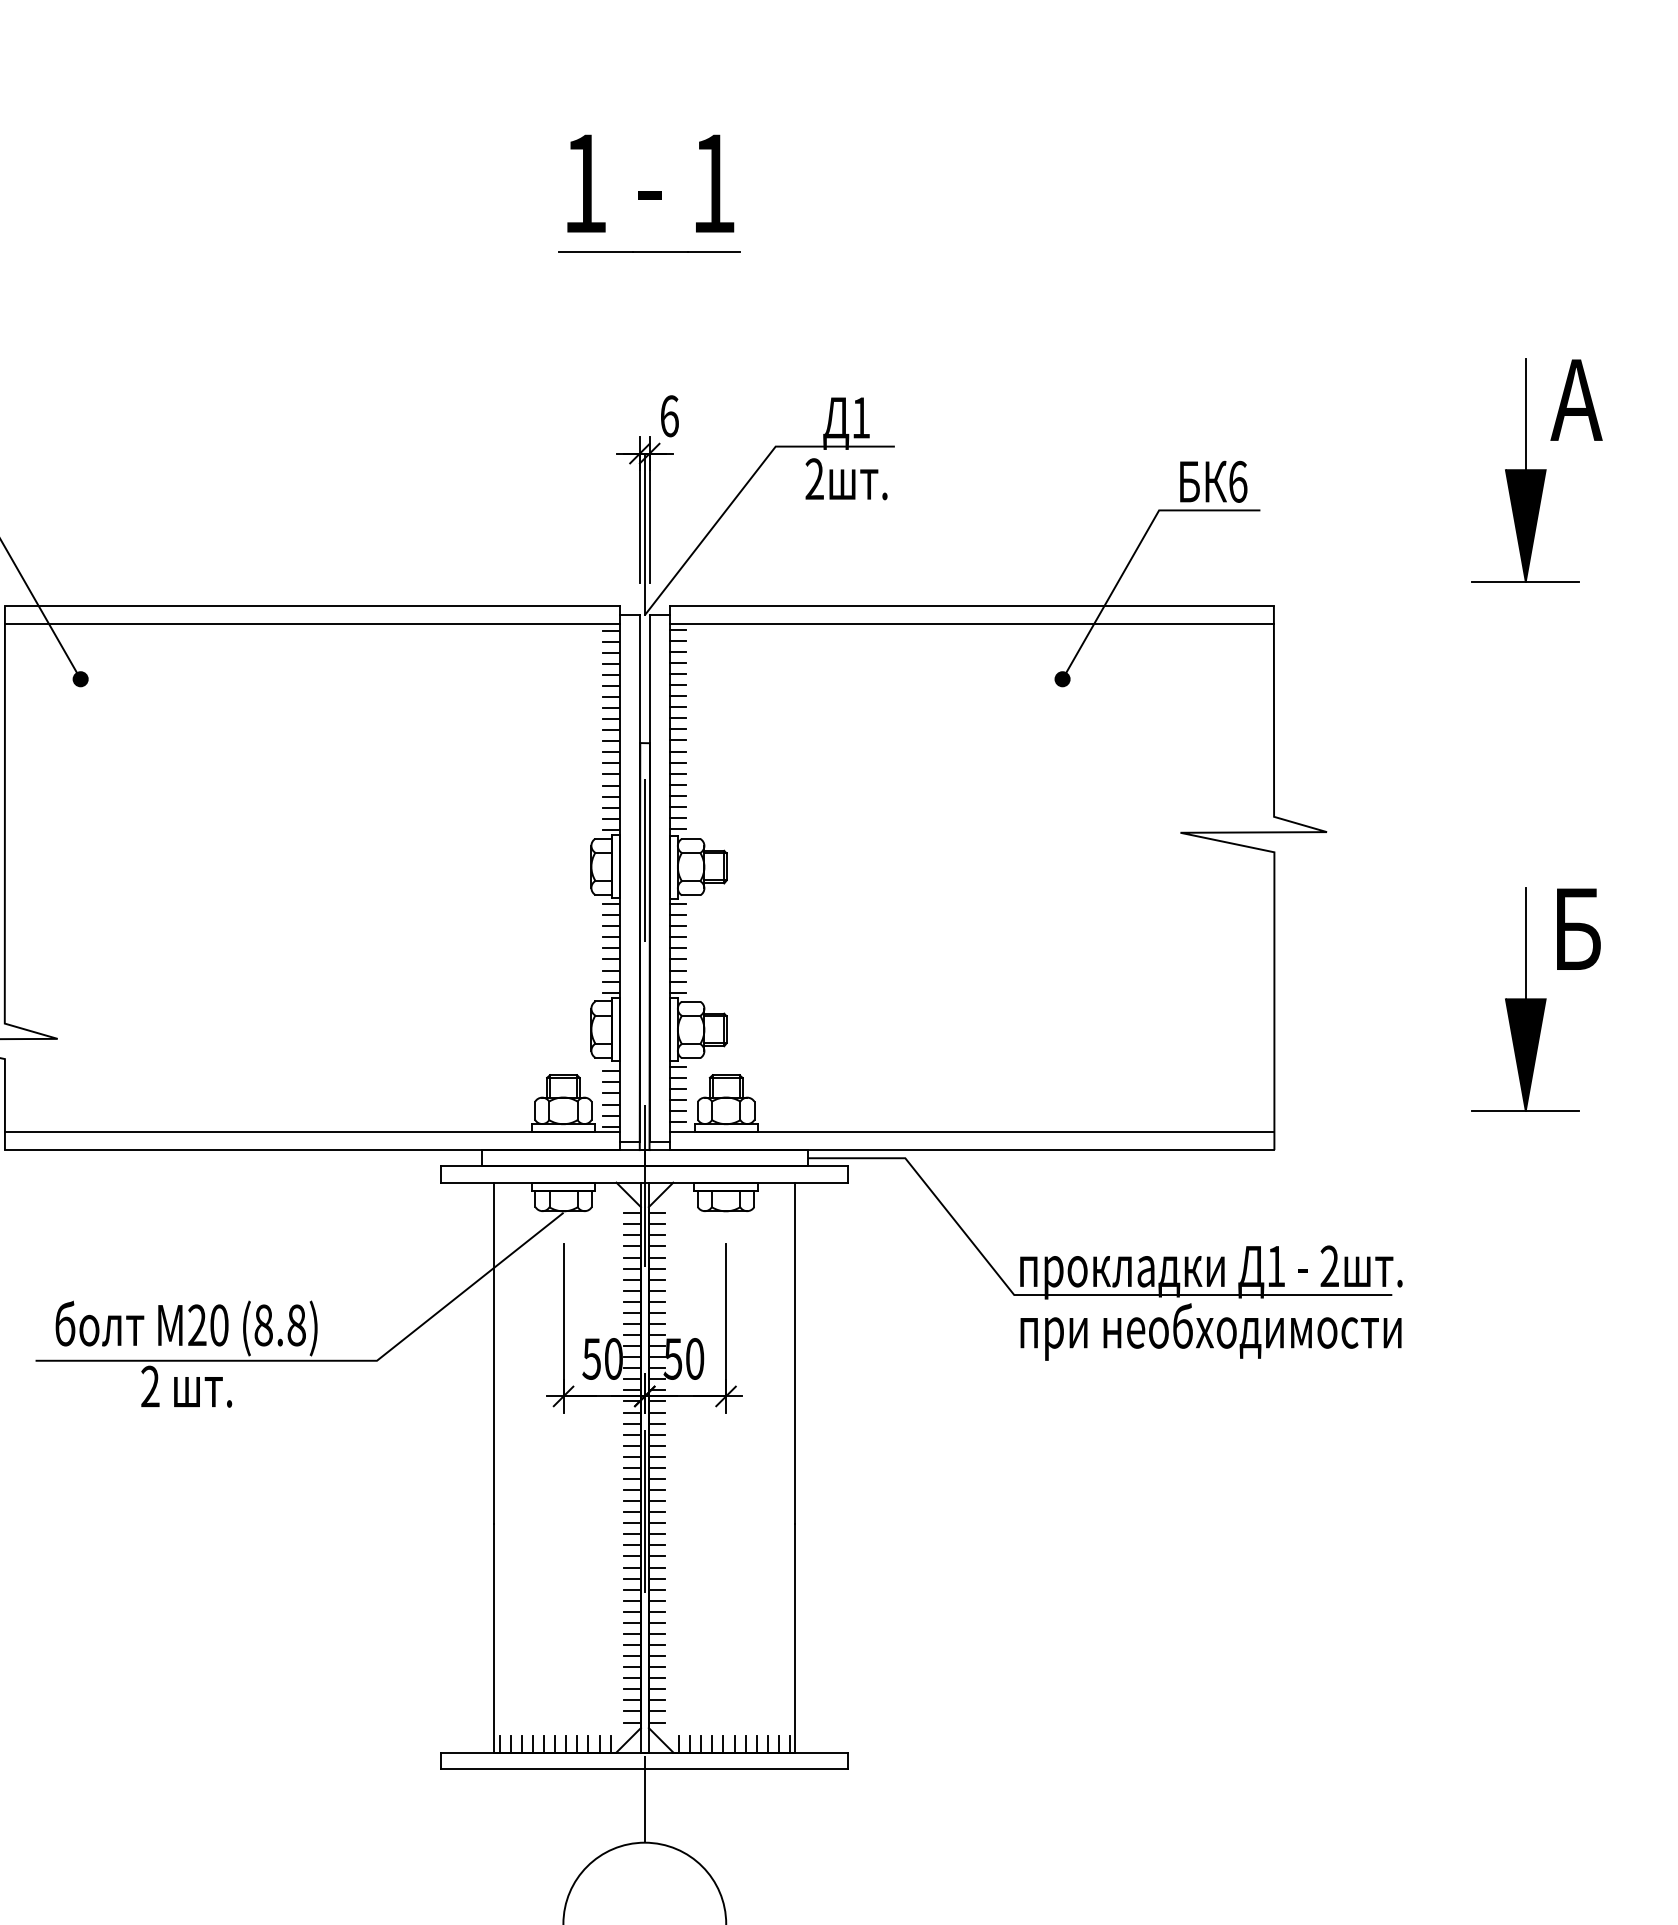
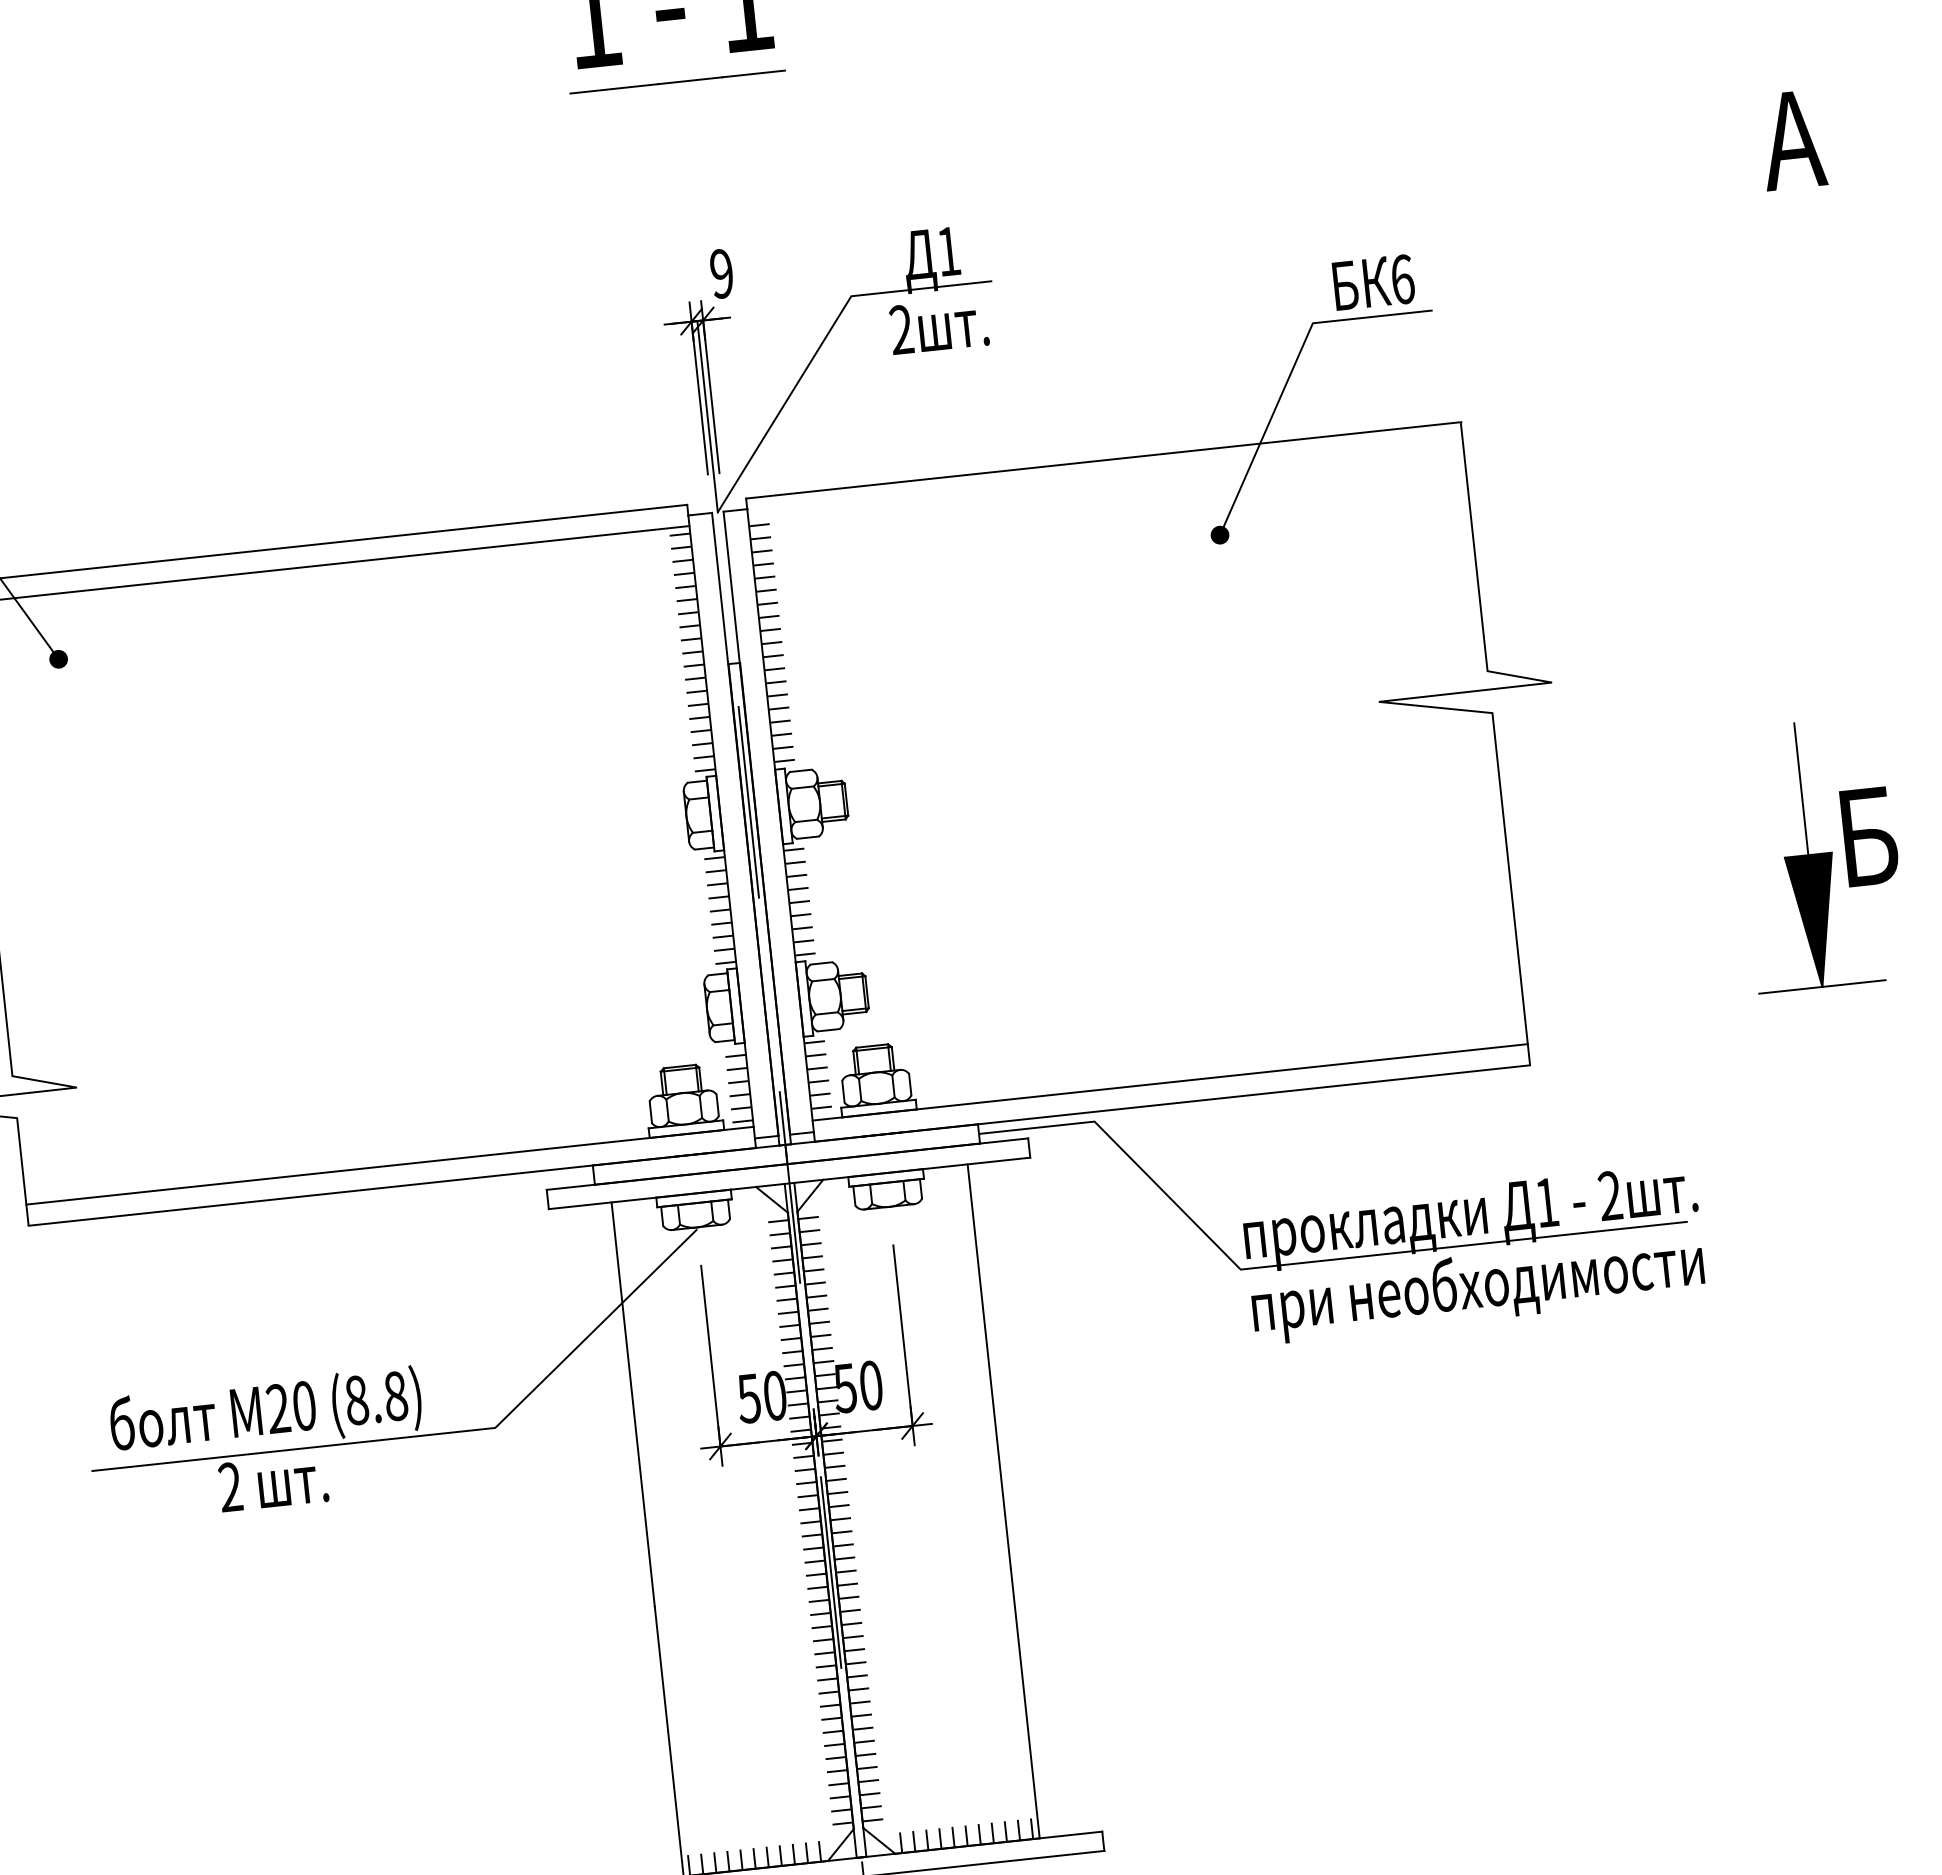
text: (669, 416) -> (721, 274), 6 -> 9
part: (1525, 470) -> (1741, 229), removed
line: (971, 624) -> (1105, 481), removed
text: (1578, 928) -> (1869, 835), moved

